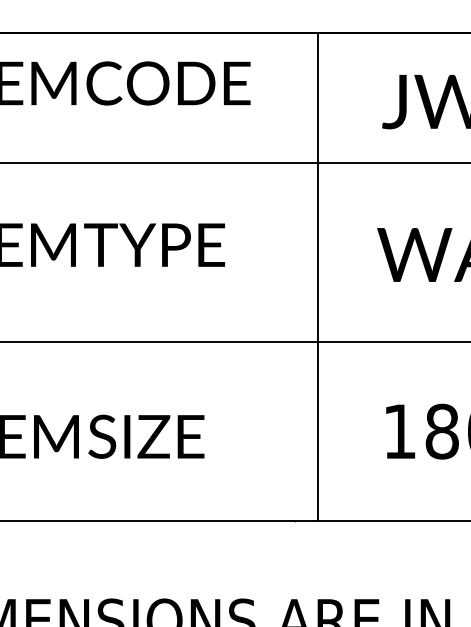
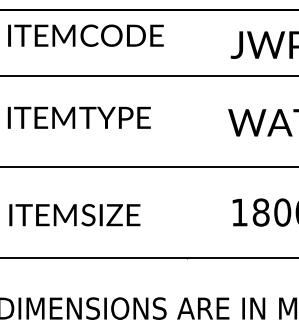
line: (318, 275) -> (198, 133), removed

